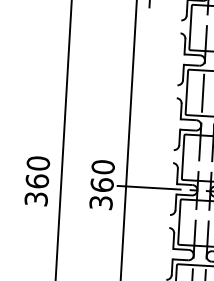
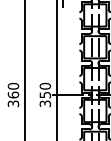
text: (100, 183) -> (44, 94), 360 -> 350

